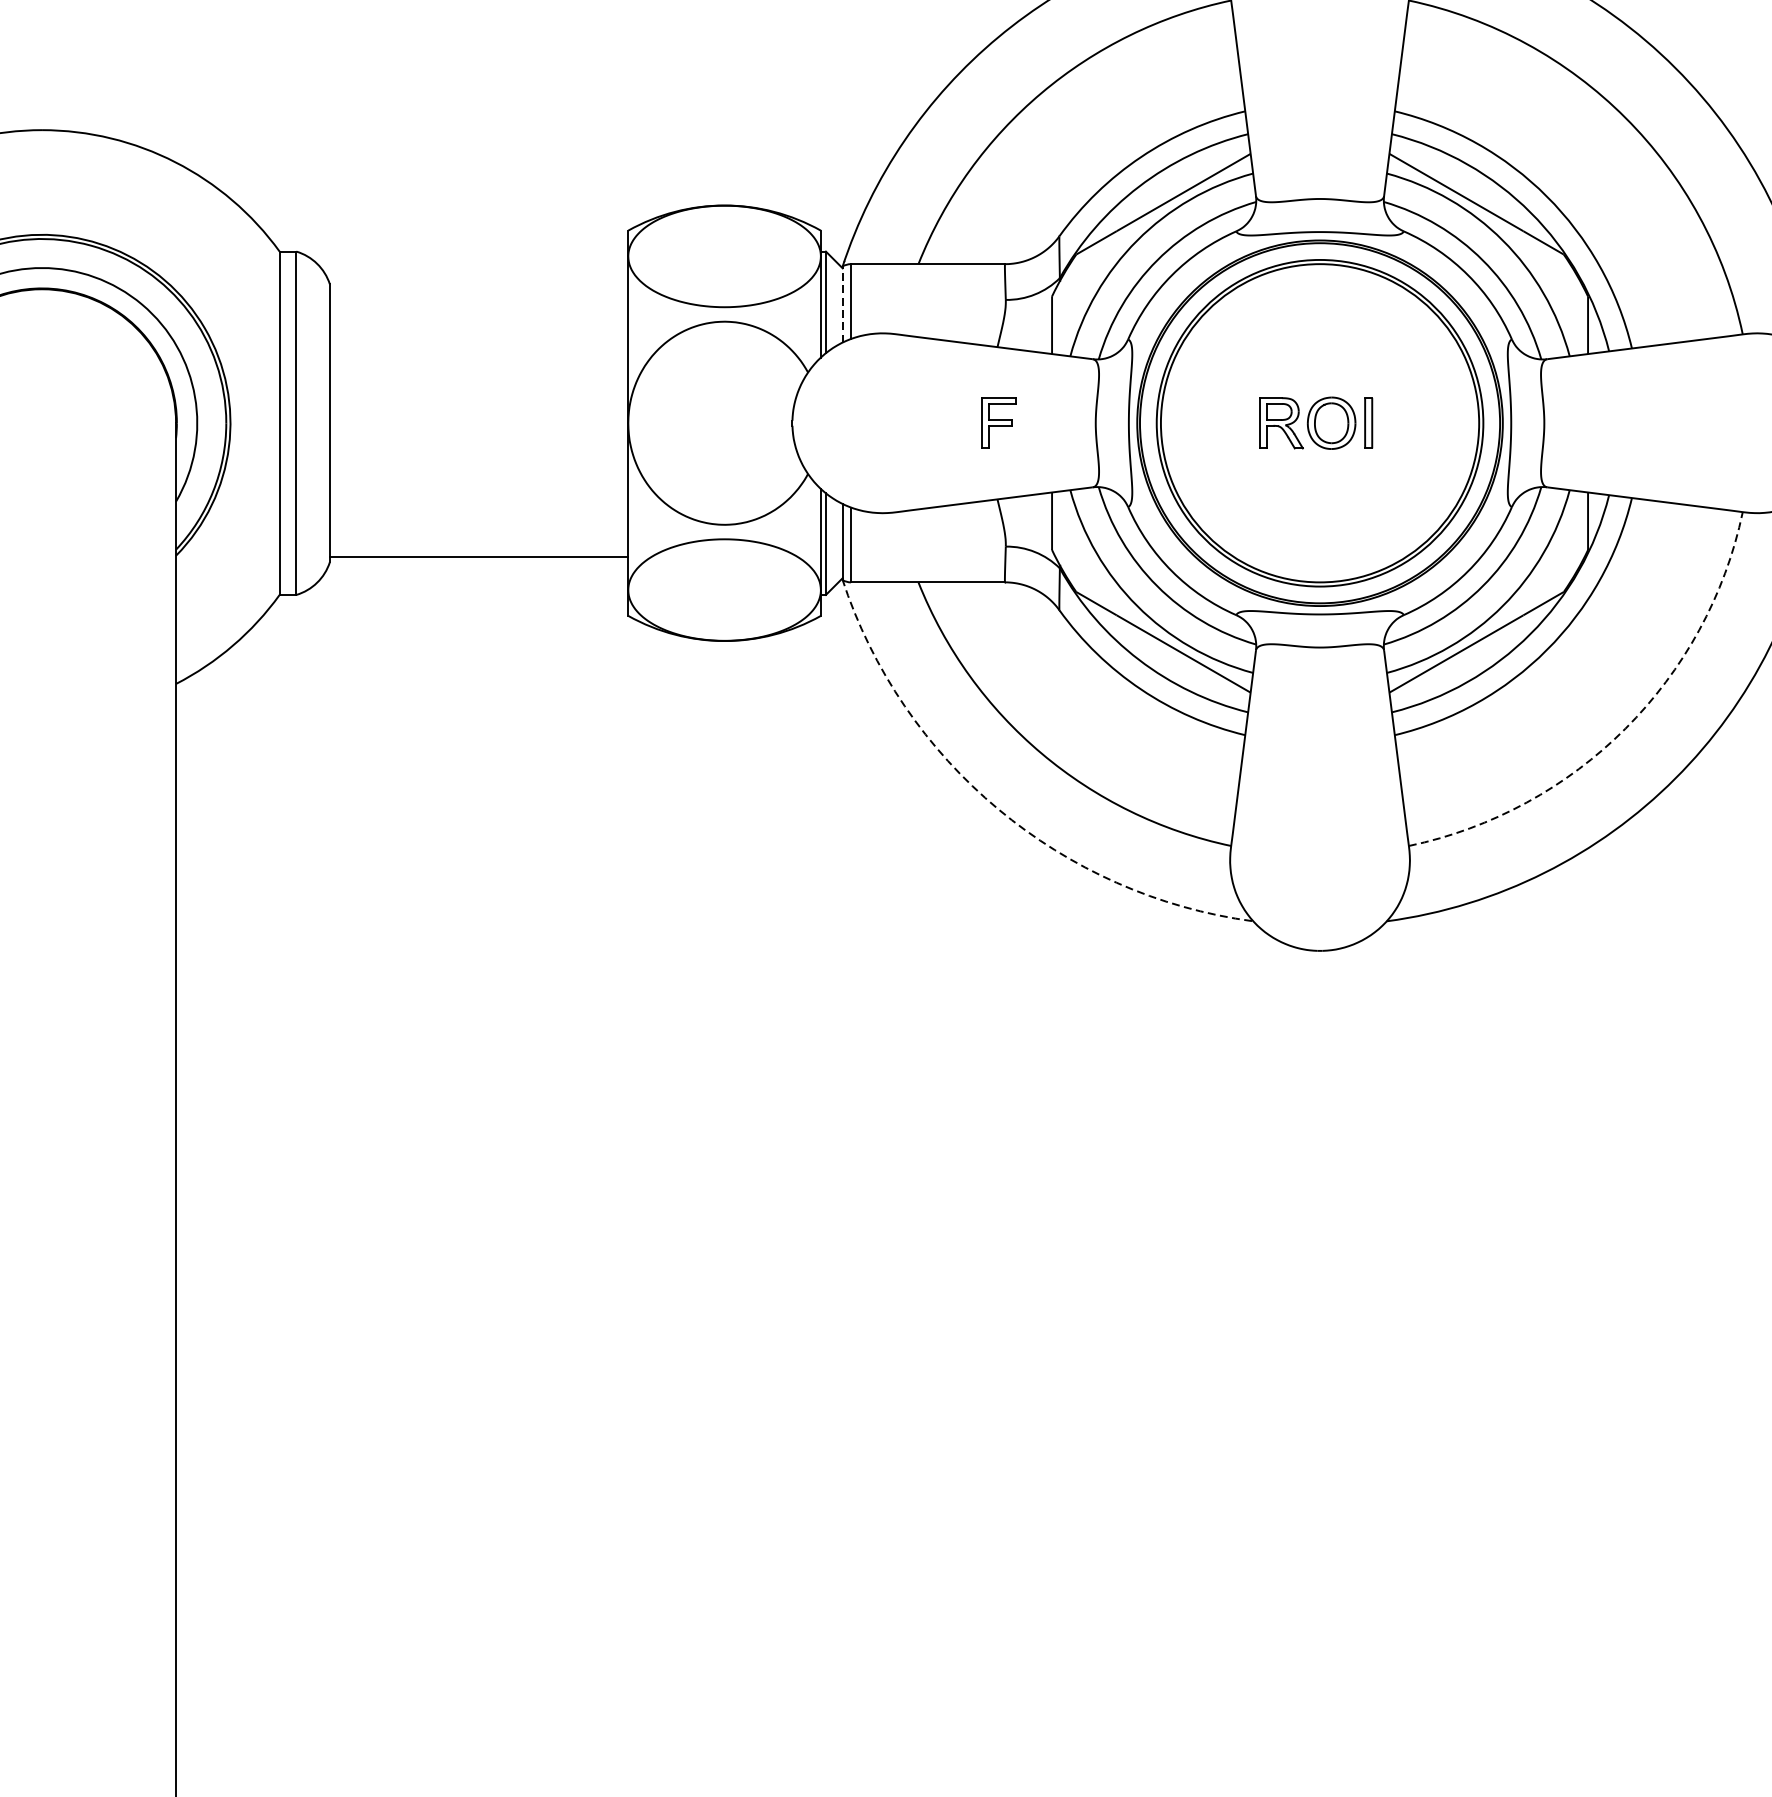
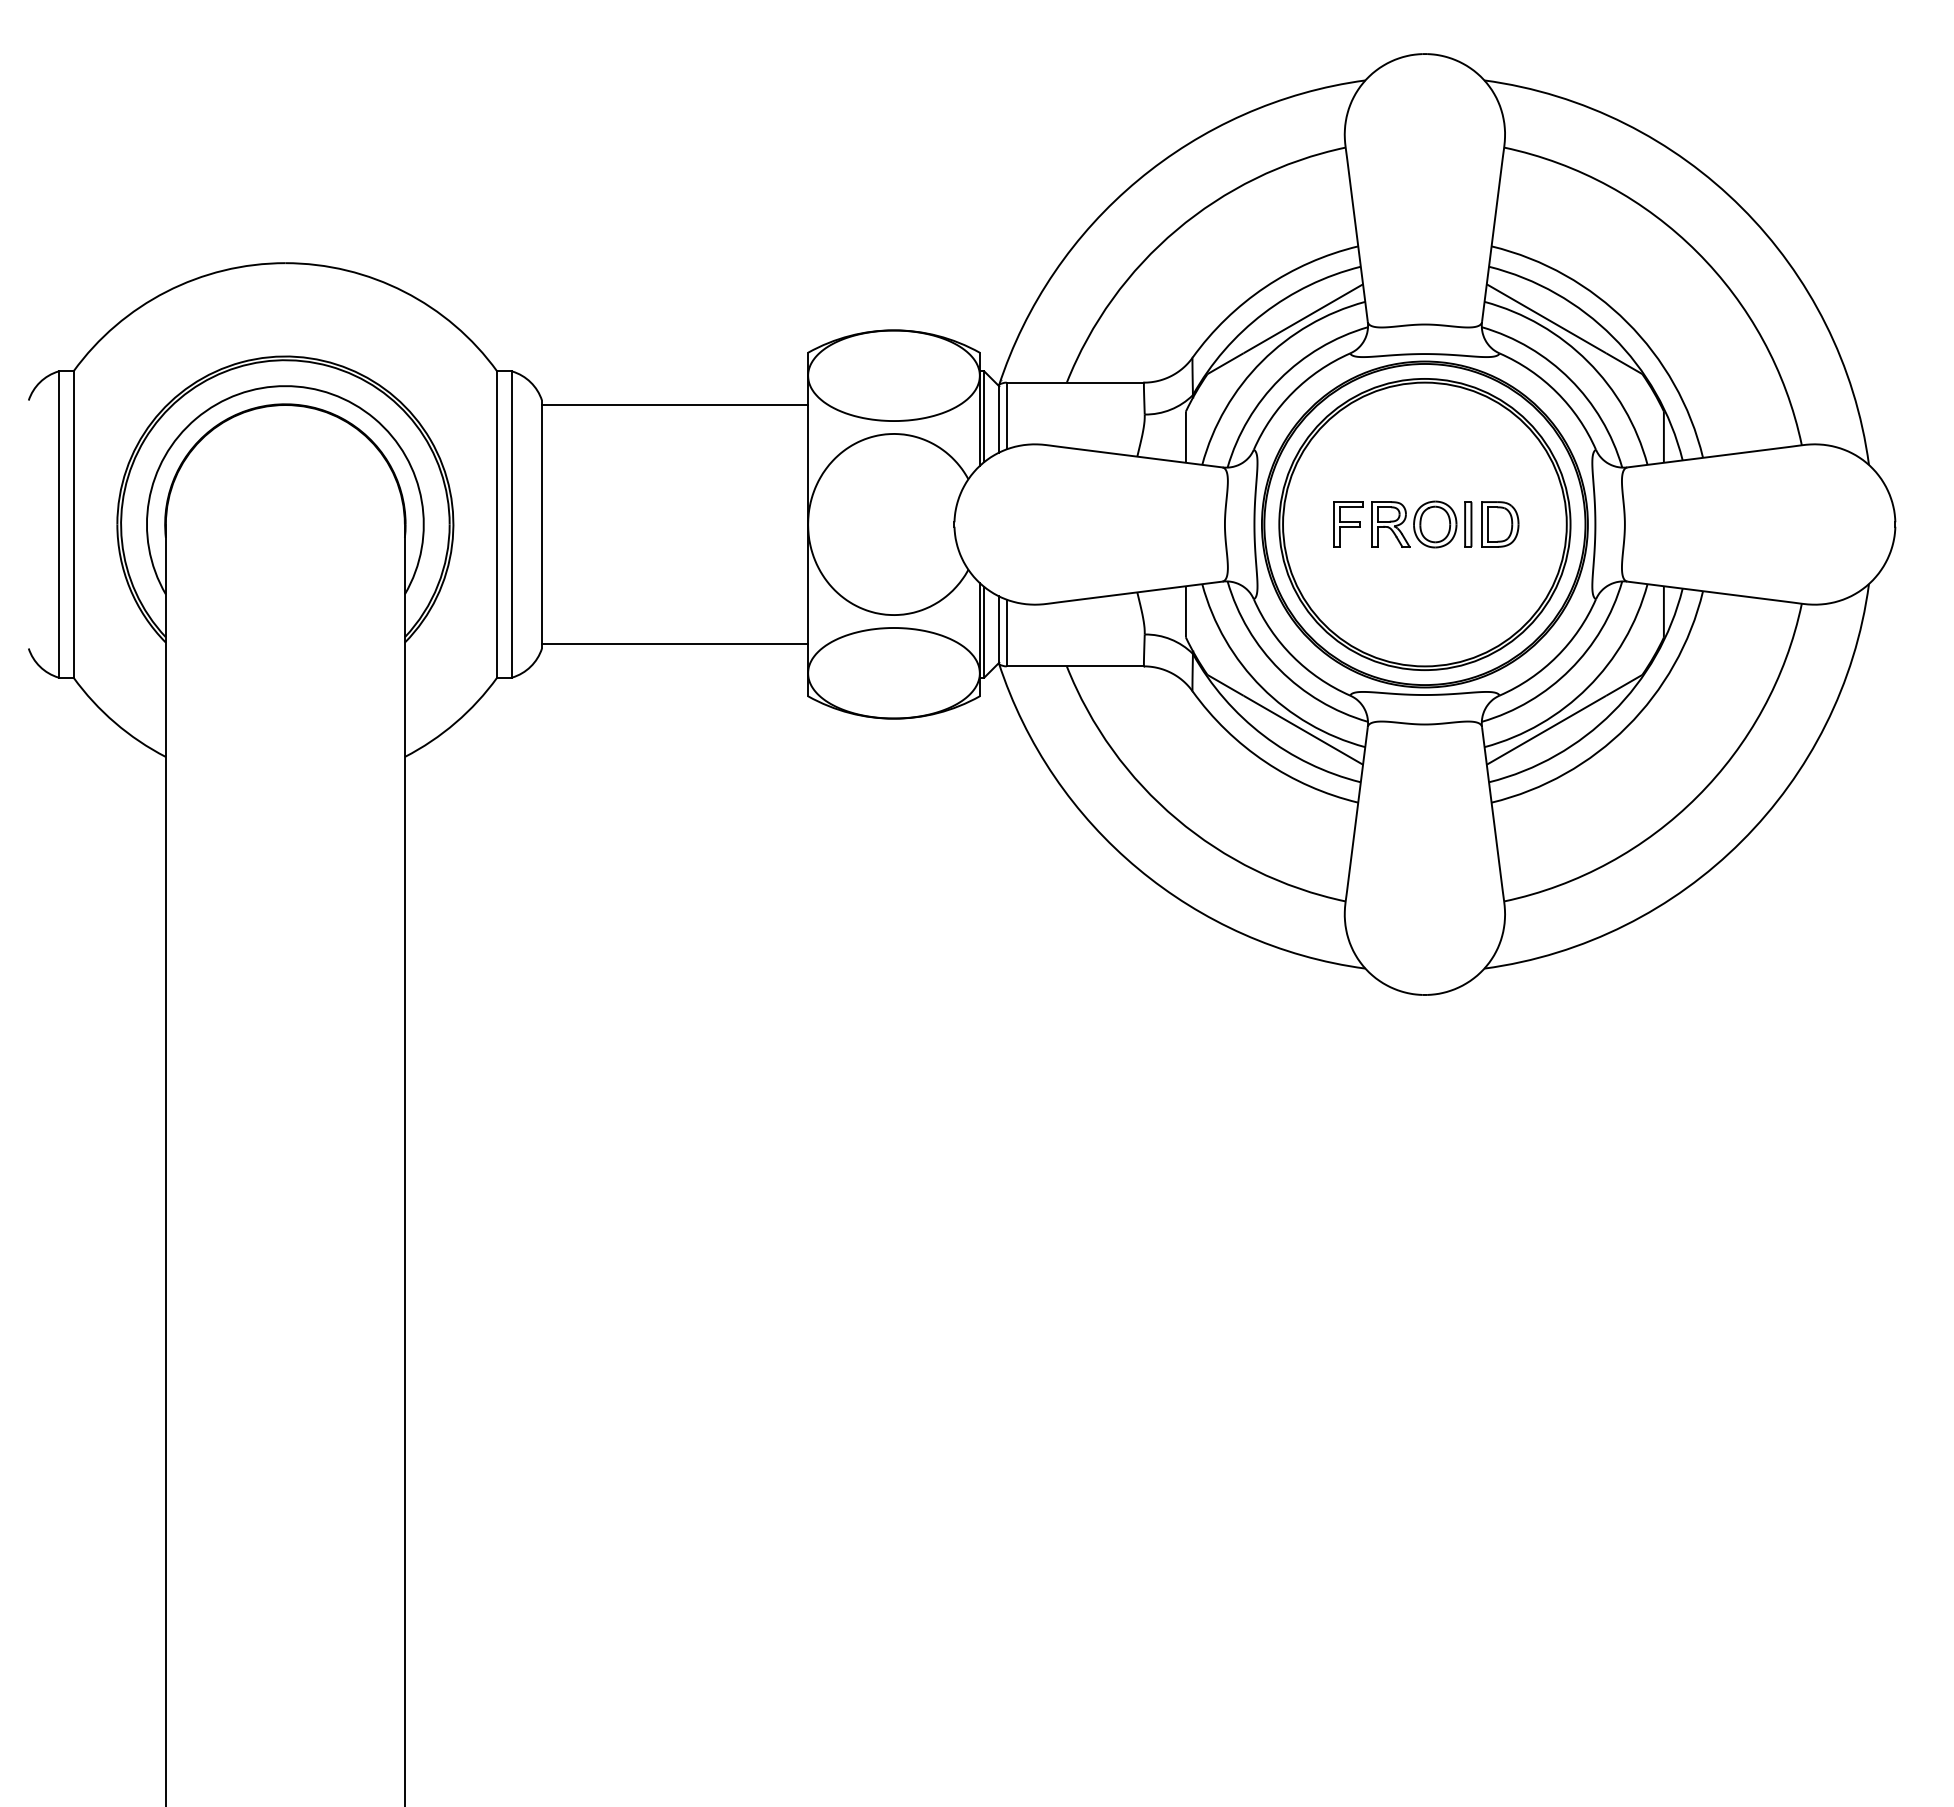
line: (479, 289) -> (675, 405), added
line: (842, 304) -> (999, 418), dashed -> solid
part: (998, 423) -> (1348, 524), moved
part: (1404, 423) -> (1500, 524), added
arc: (1625, 728) -> (1697, 796), dashed -> solid
arc: (998, 809) -> (1138, 868), dashed -> solid

